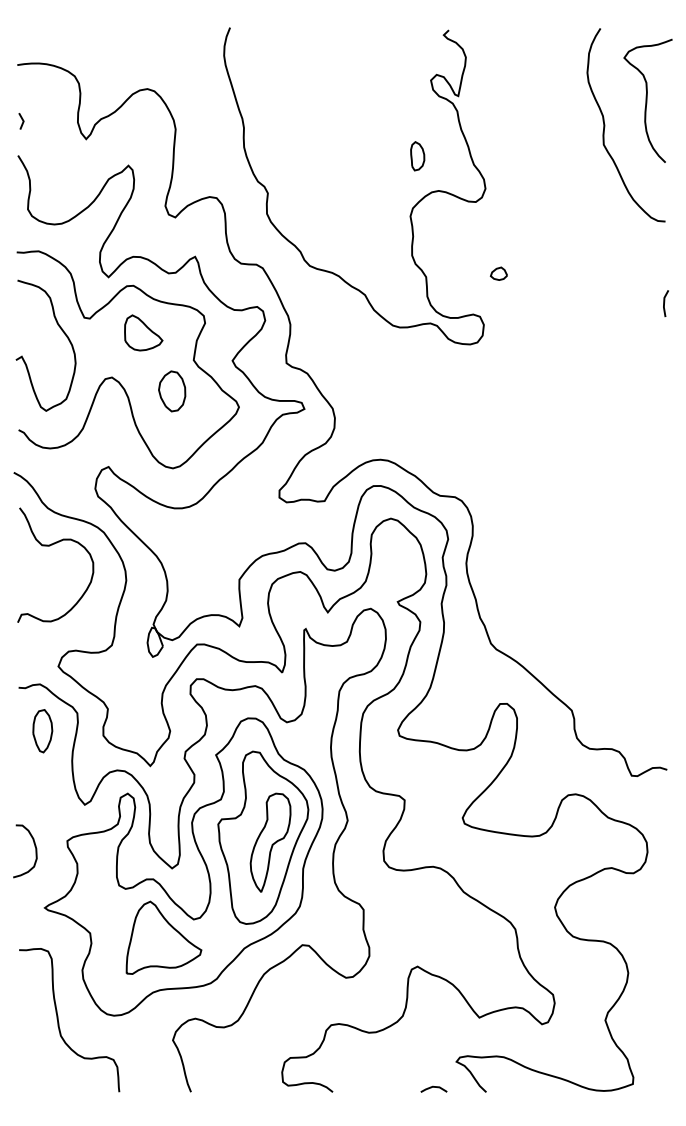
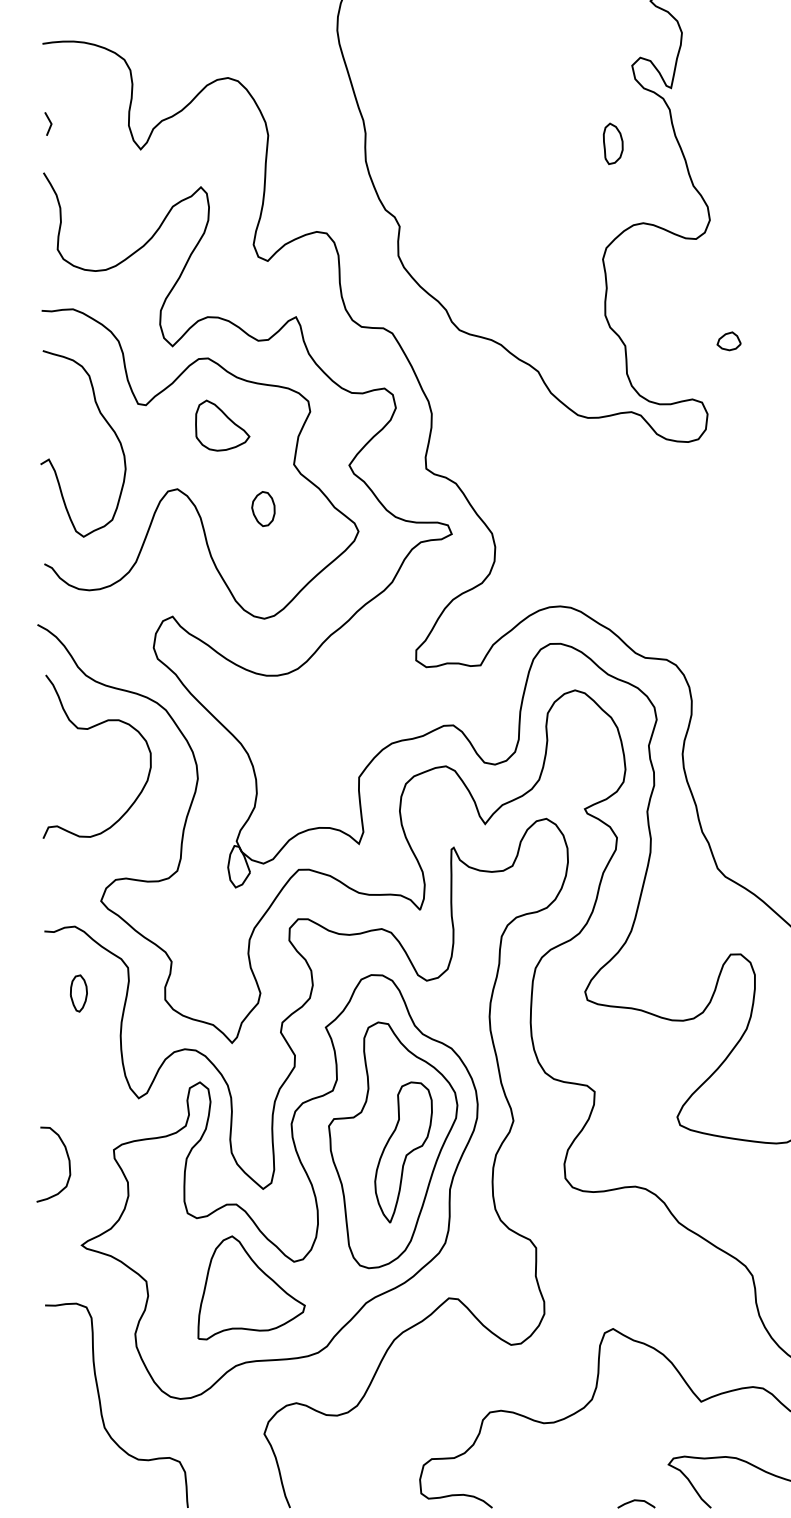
part: (417, 156) -> (612, 144), moved
part: (172, 391) -> (263, 509), size x0.6
part: (42, 731) -> (78, 993), size x0.6

